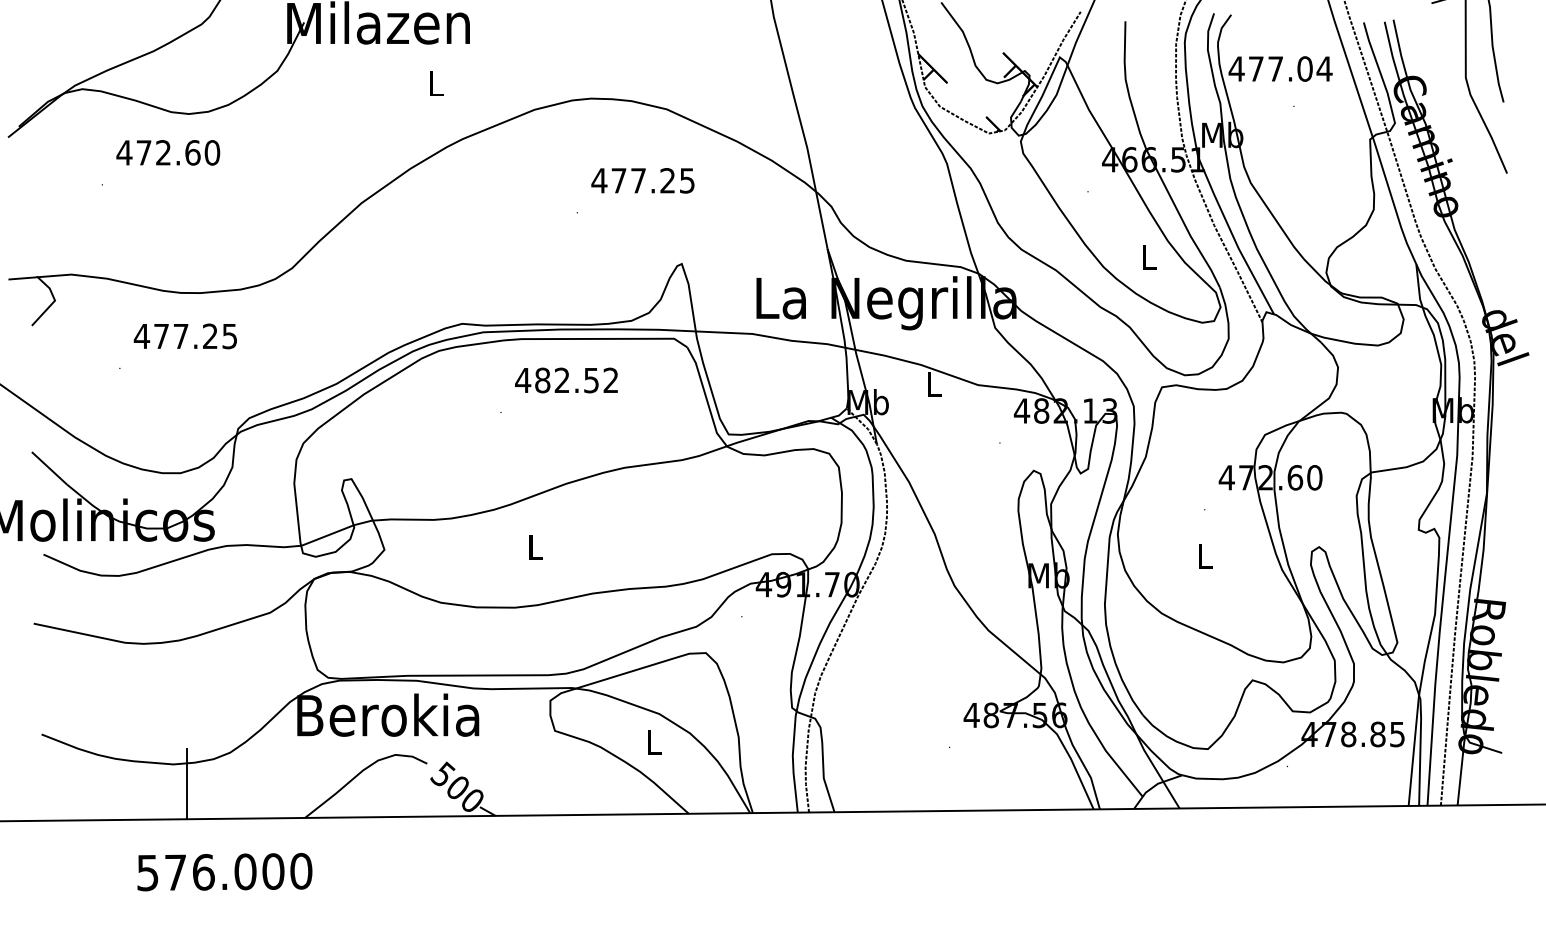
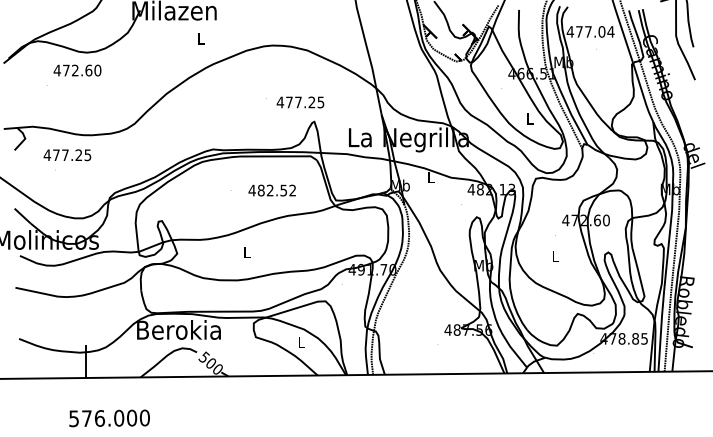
text: (642, 180) -> (300, 102), moved
text: (185, 336) -> (67, 155), moved
text: (564, 380) -> (271, 190), moved
text: (224, 872) -> (109, 418), moved

